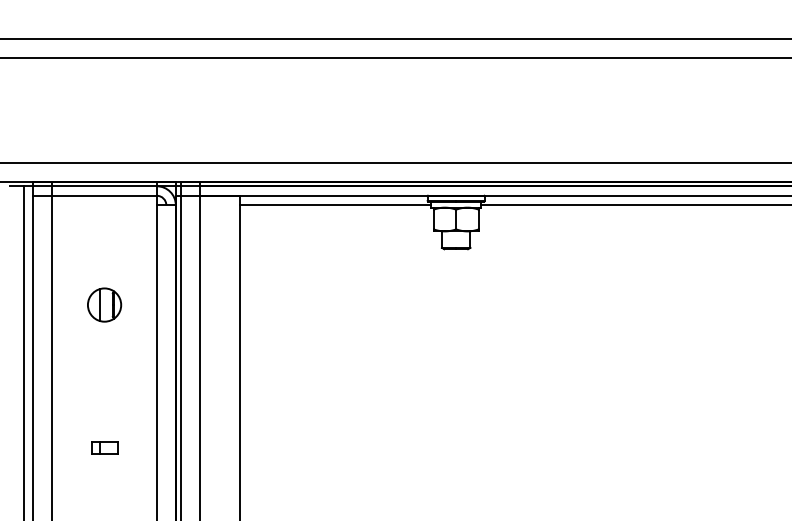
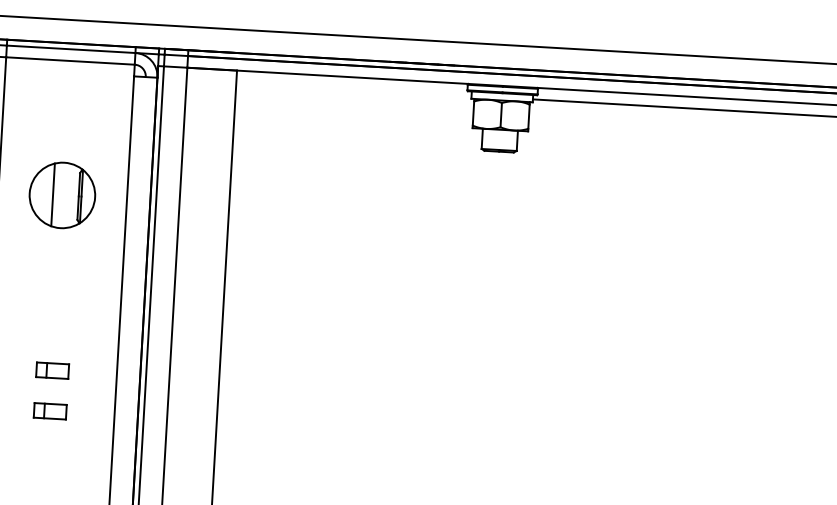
line: (335, 205) -> (353, 89), removed
part: (104, 304) -> (62, 194), size x1.6
part: (104, 480) -> (50, 411), added

